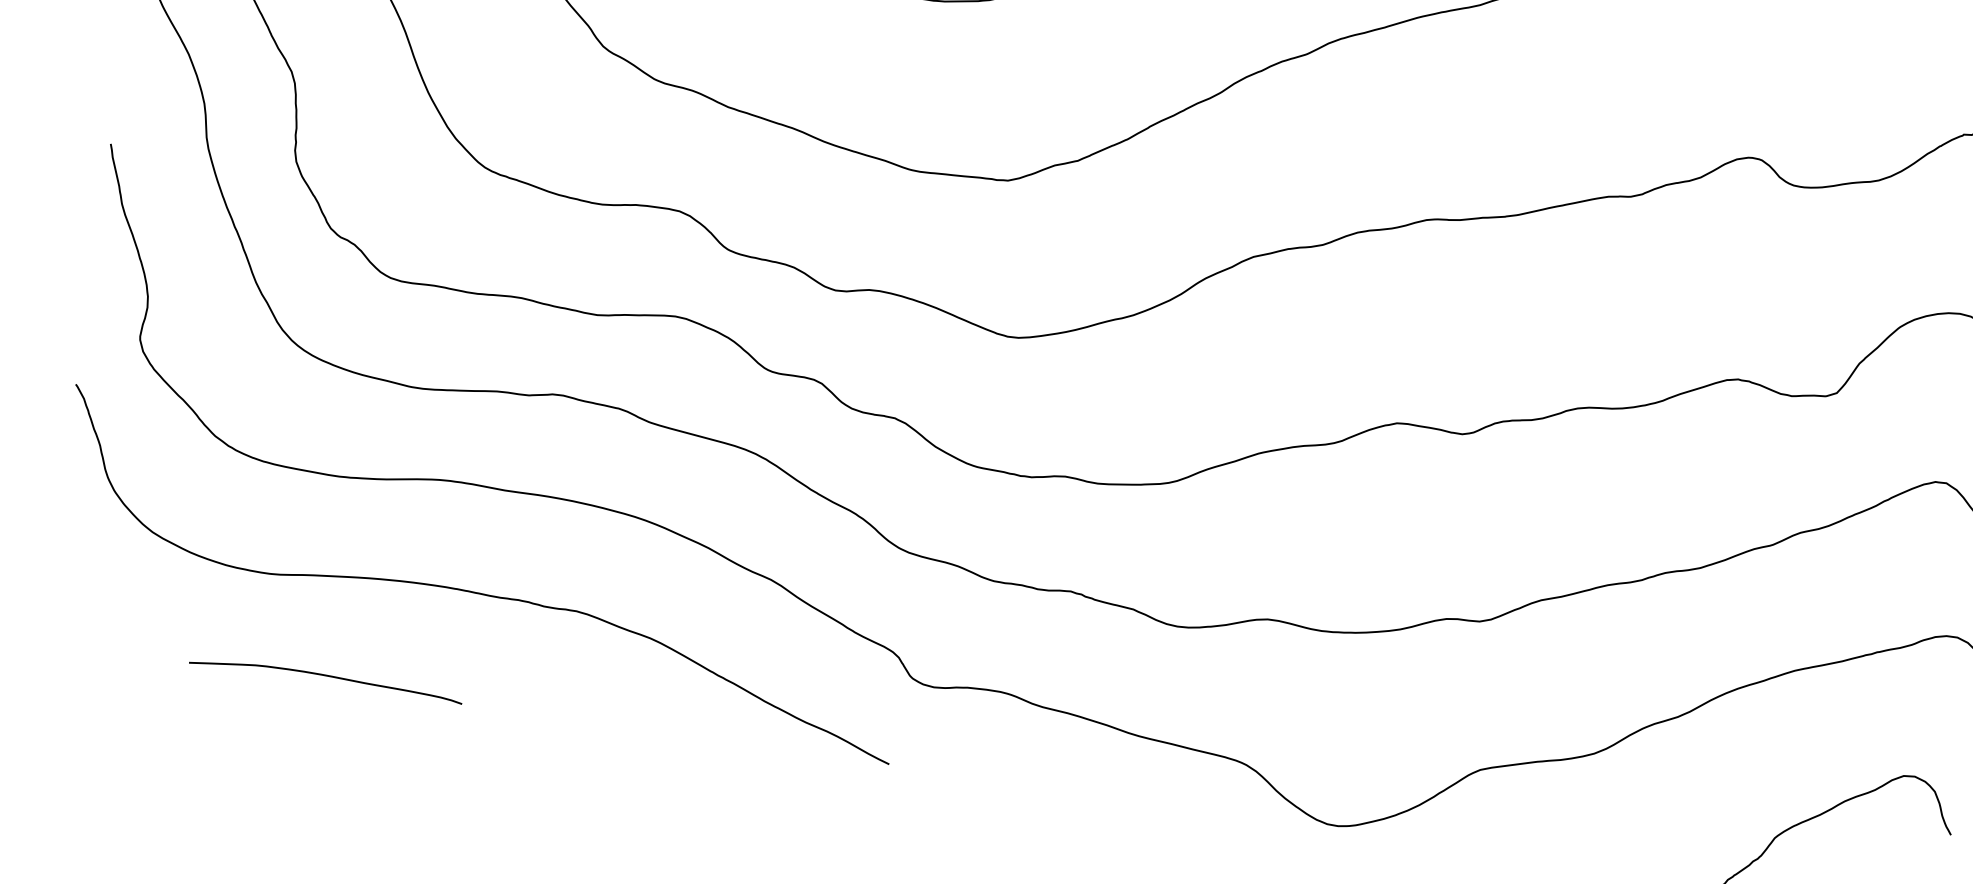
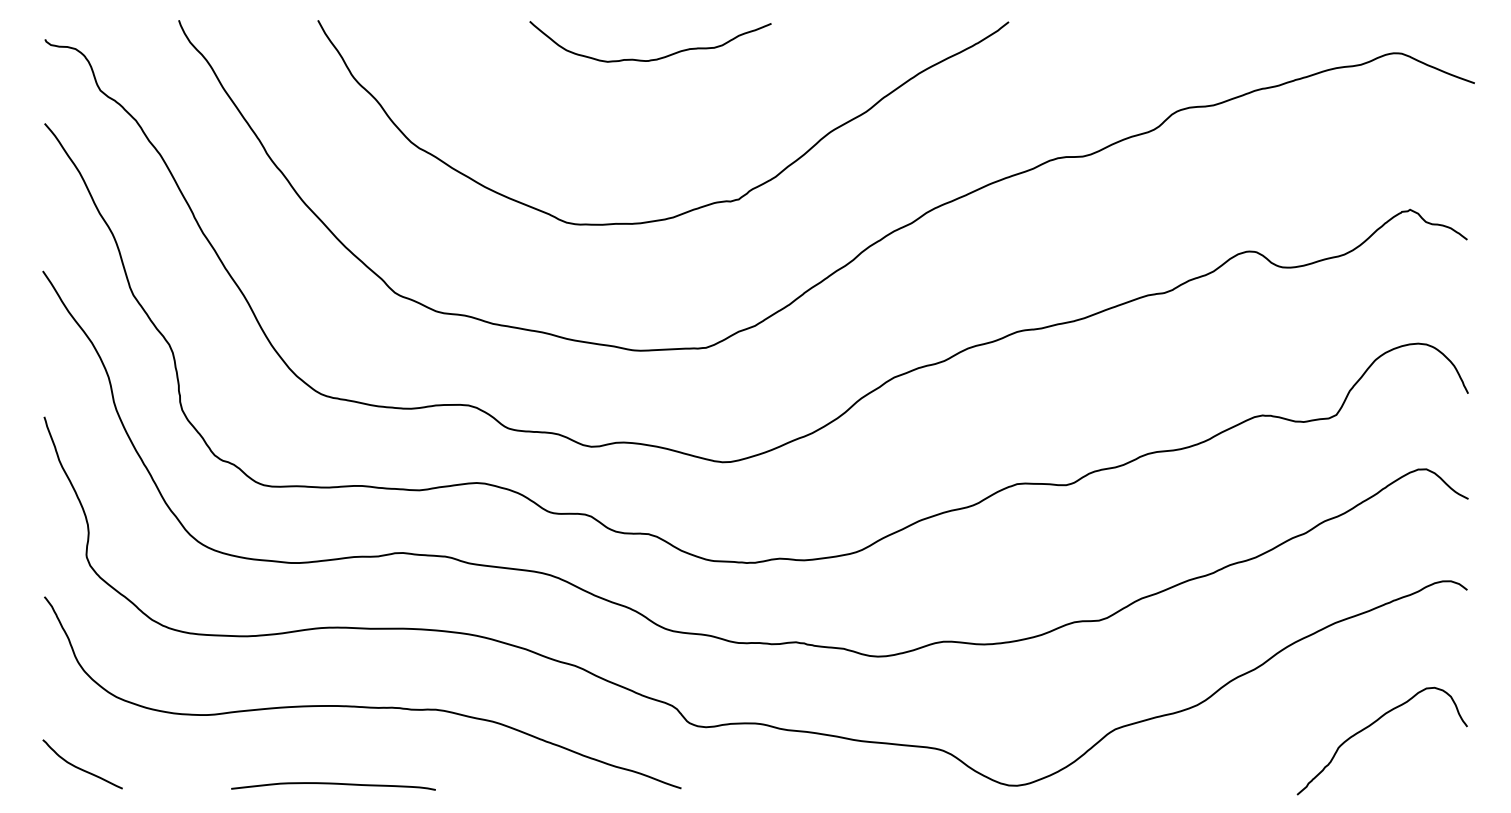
curve: (91, 620) -> (81, 768), added
curve: (326, 676) -> (333, 784), moved

